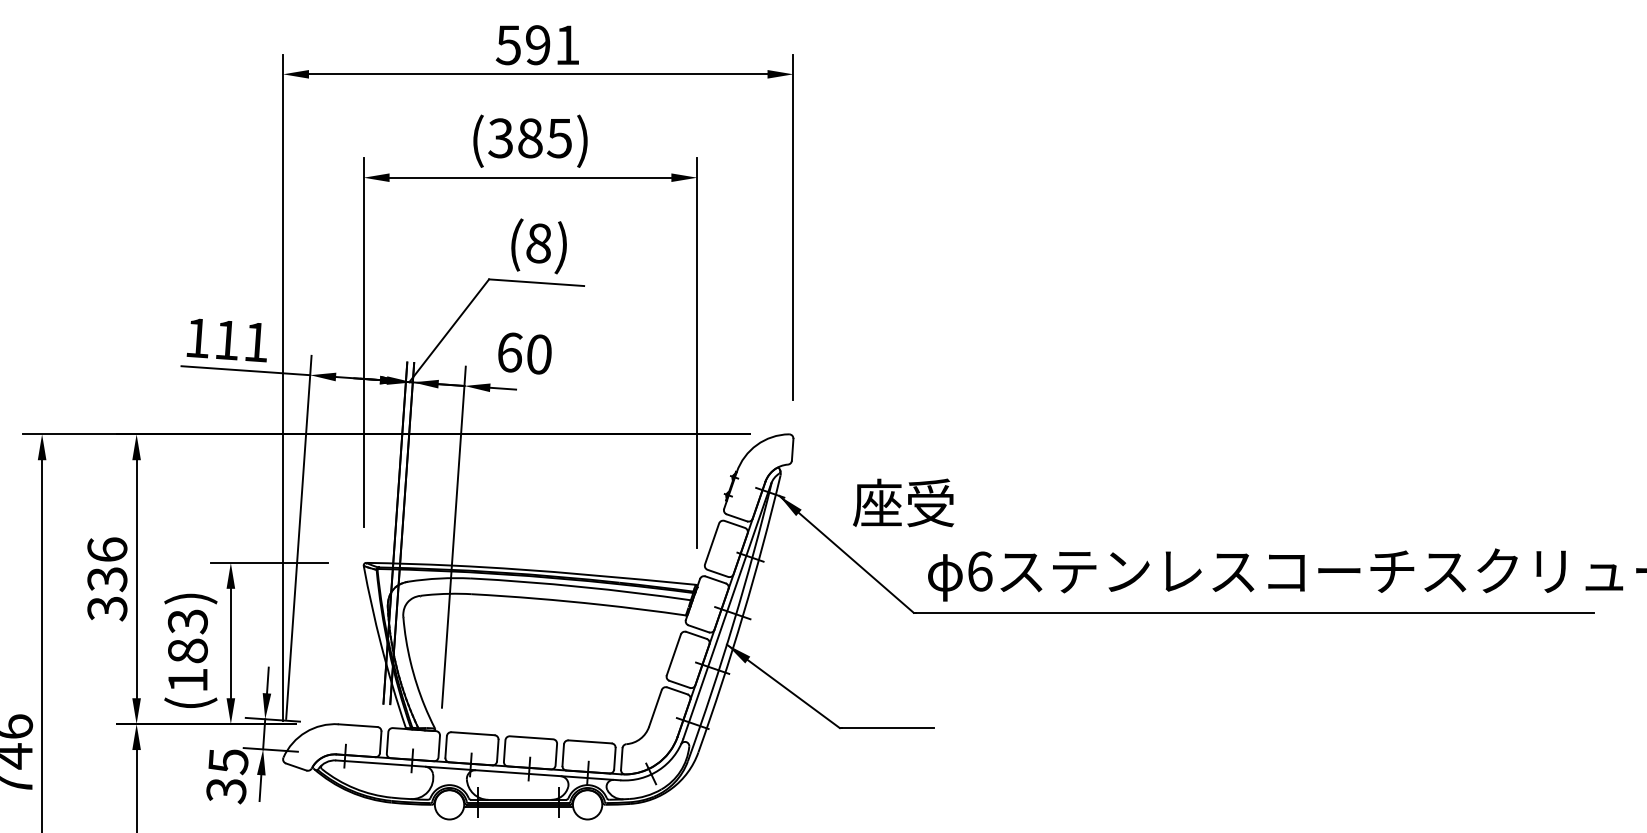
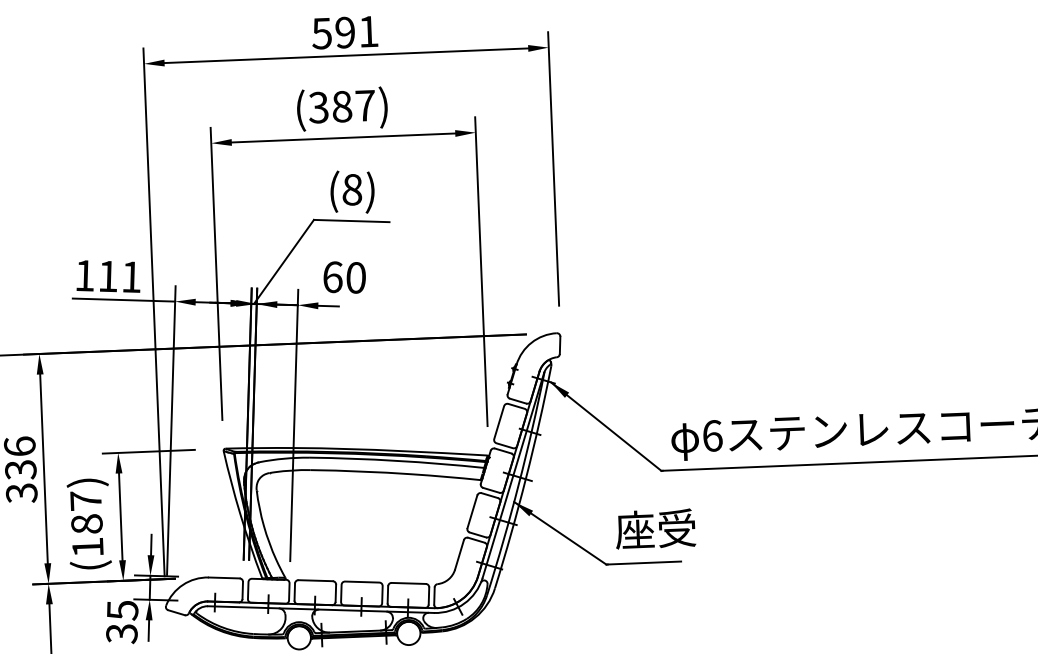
text: (559, 138) -> (365, 105), (385) -> (387)
text: (903, 502) -> (655, 528), moved
text: (187, 621) -> (85, 500), (183) -> (187)

